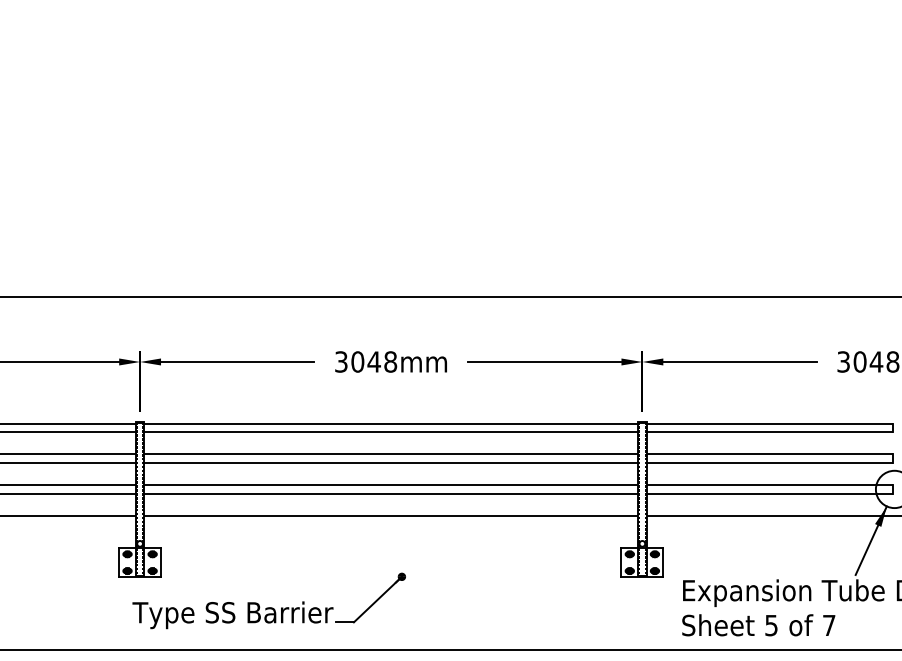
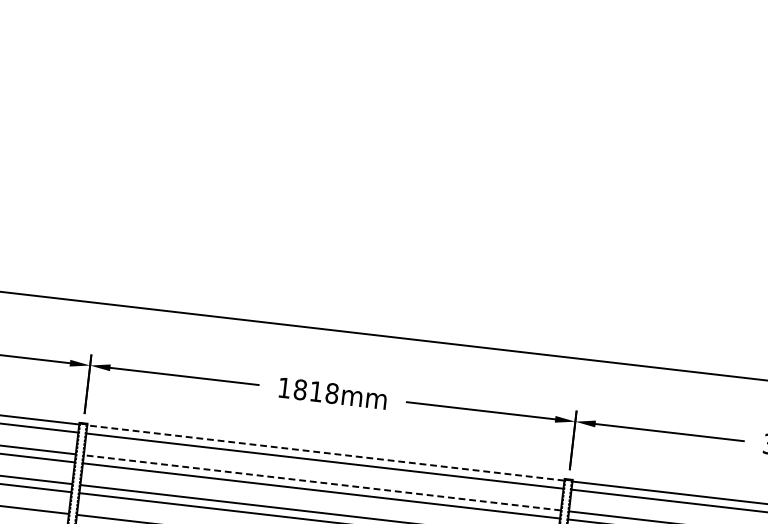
text: (357, 361) -> (300, 389), 3048mm -> 1818mm
line: (391, 423) -> (326, 453), solid -> dashed
line: (391, 454) -> (322, 482), solid -> dashed

